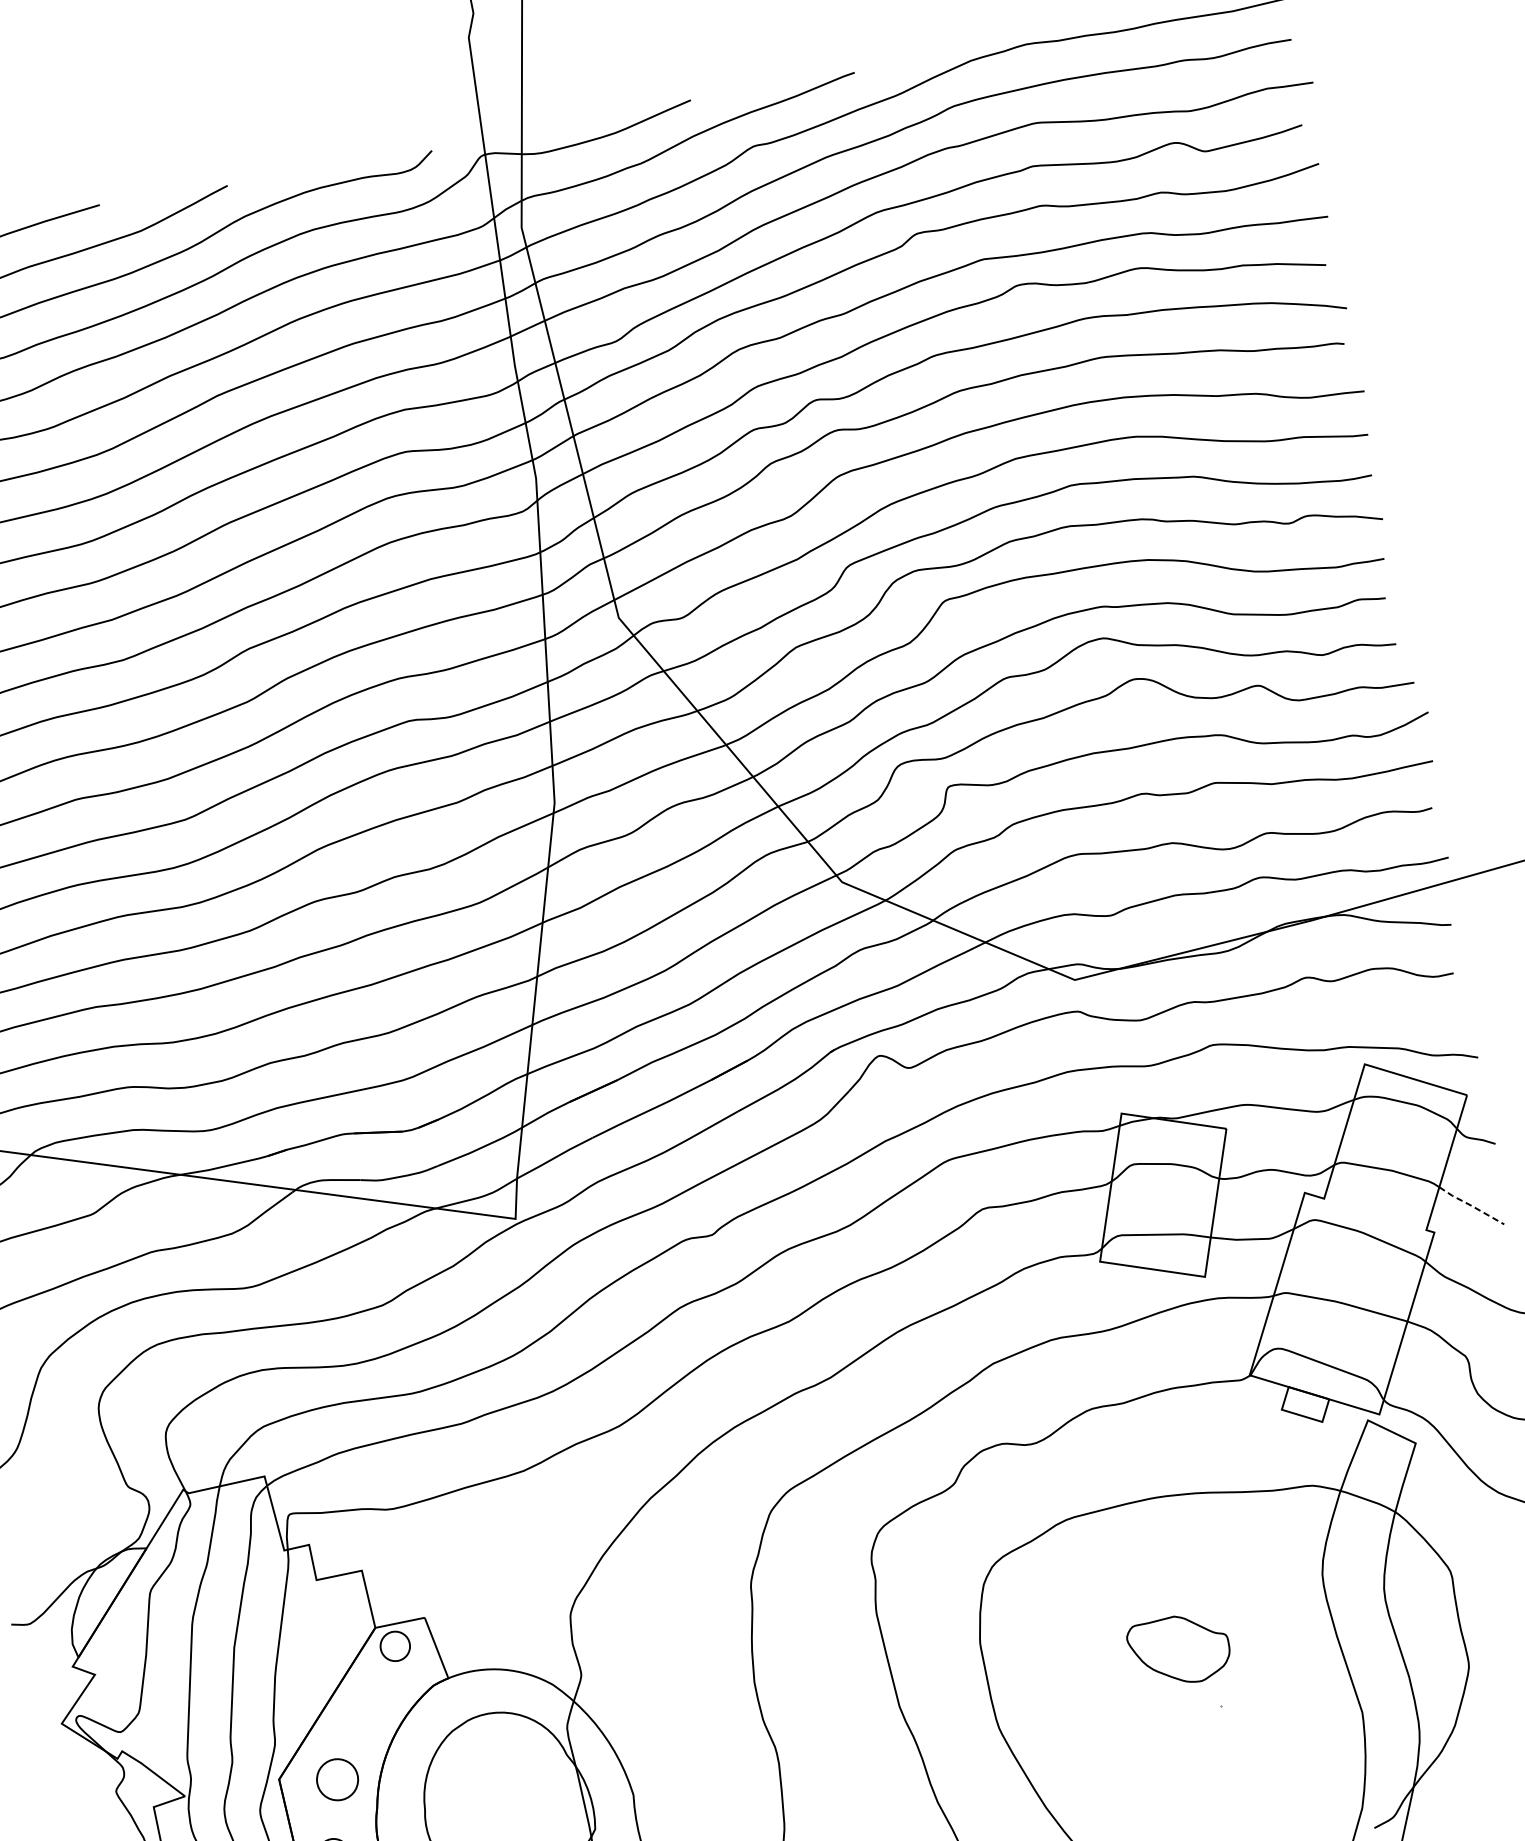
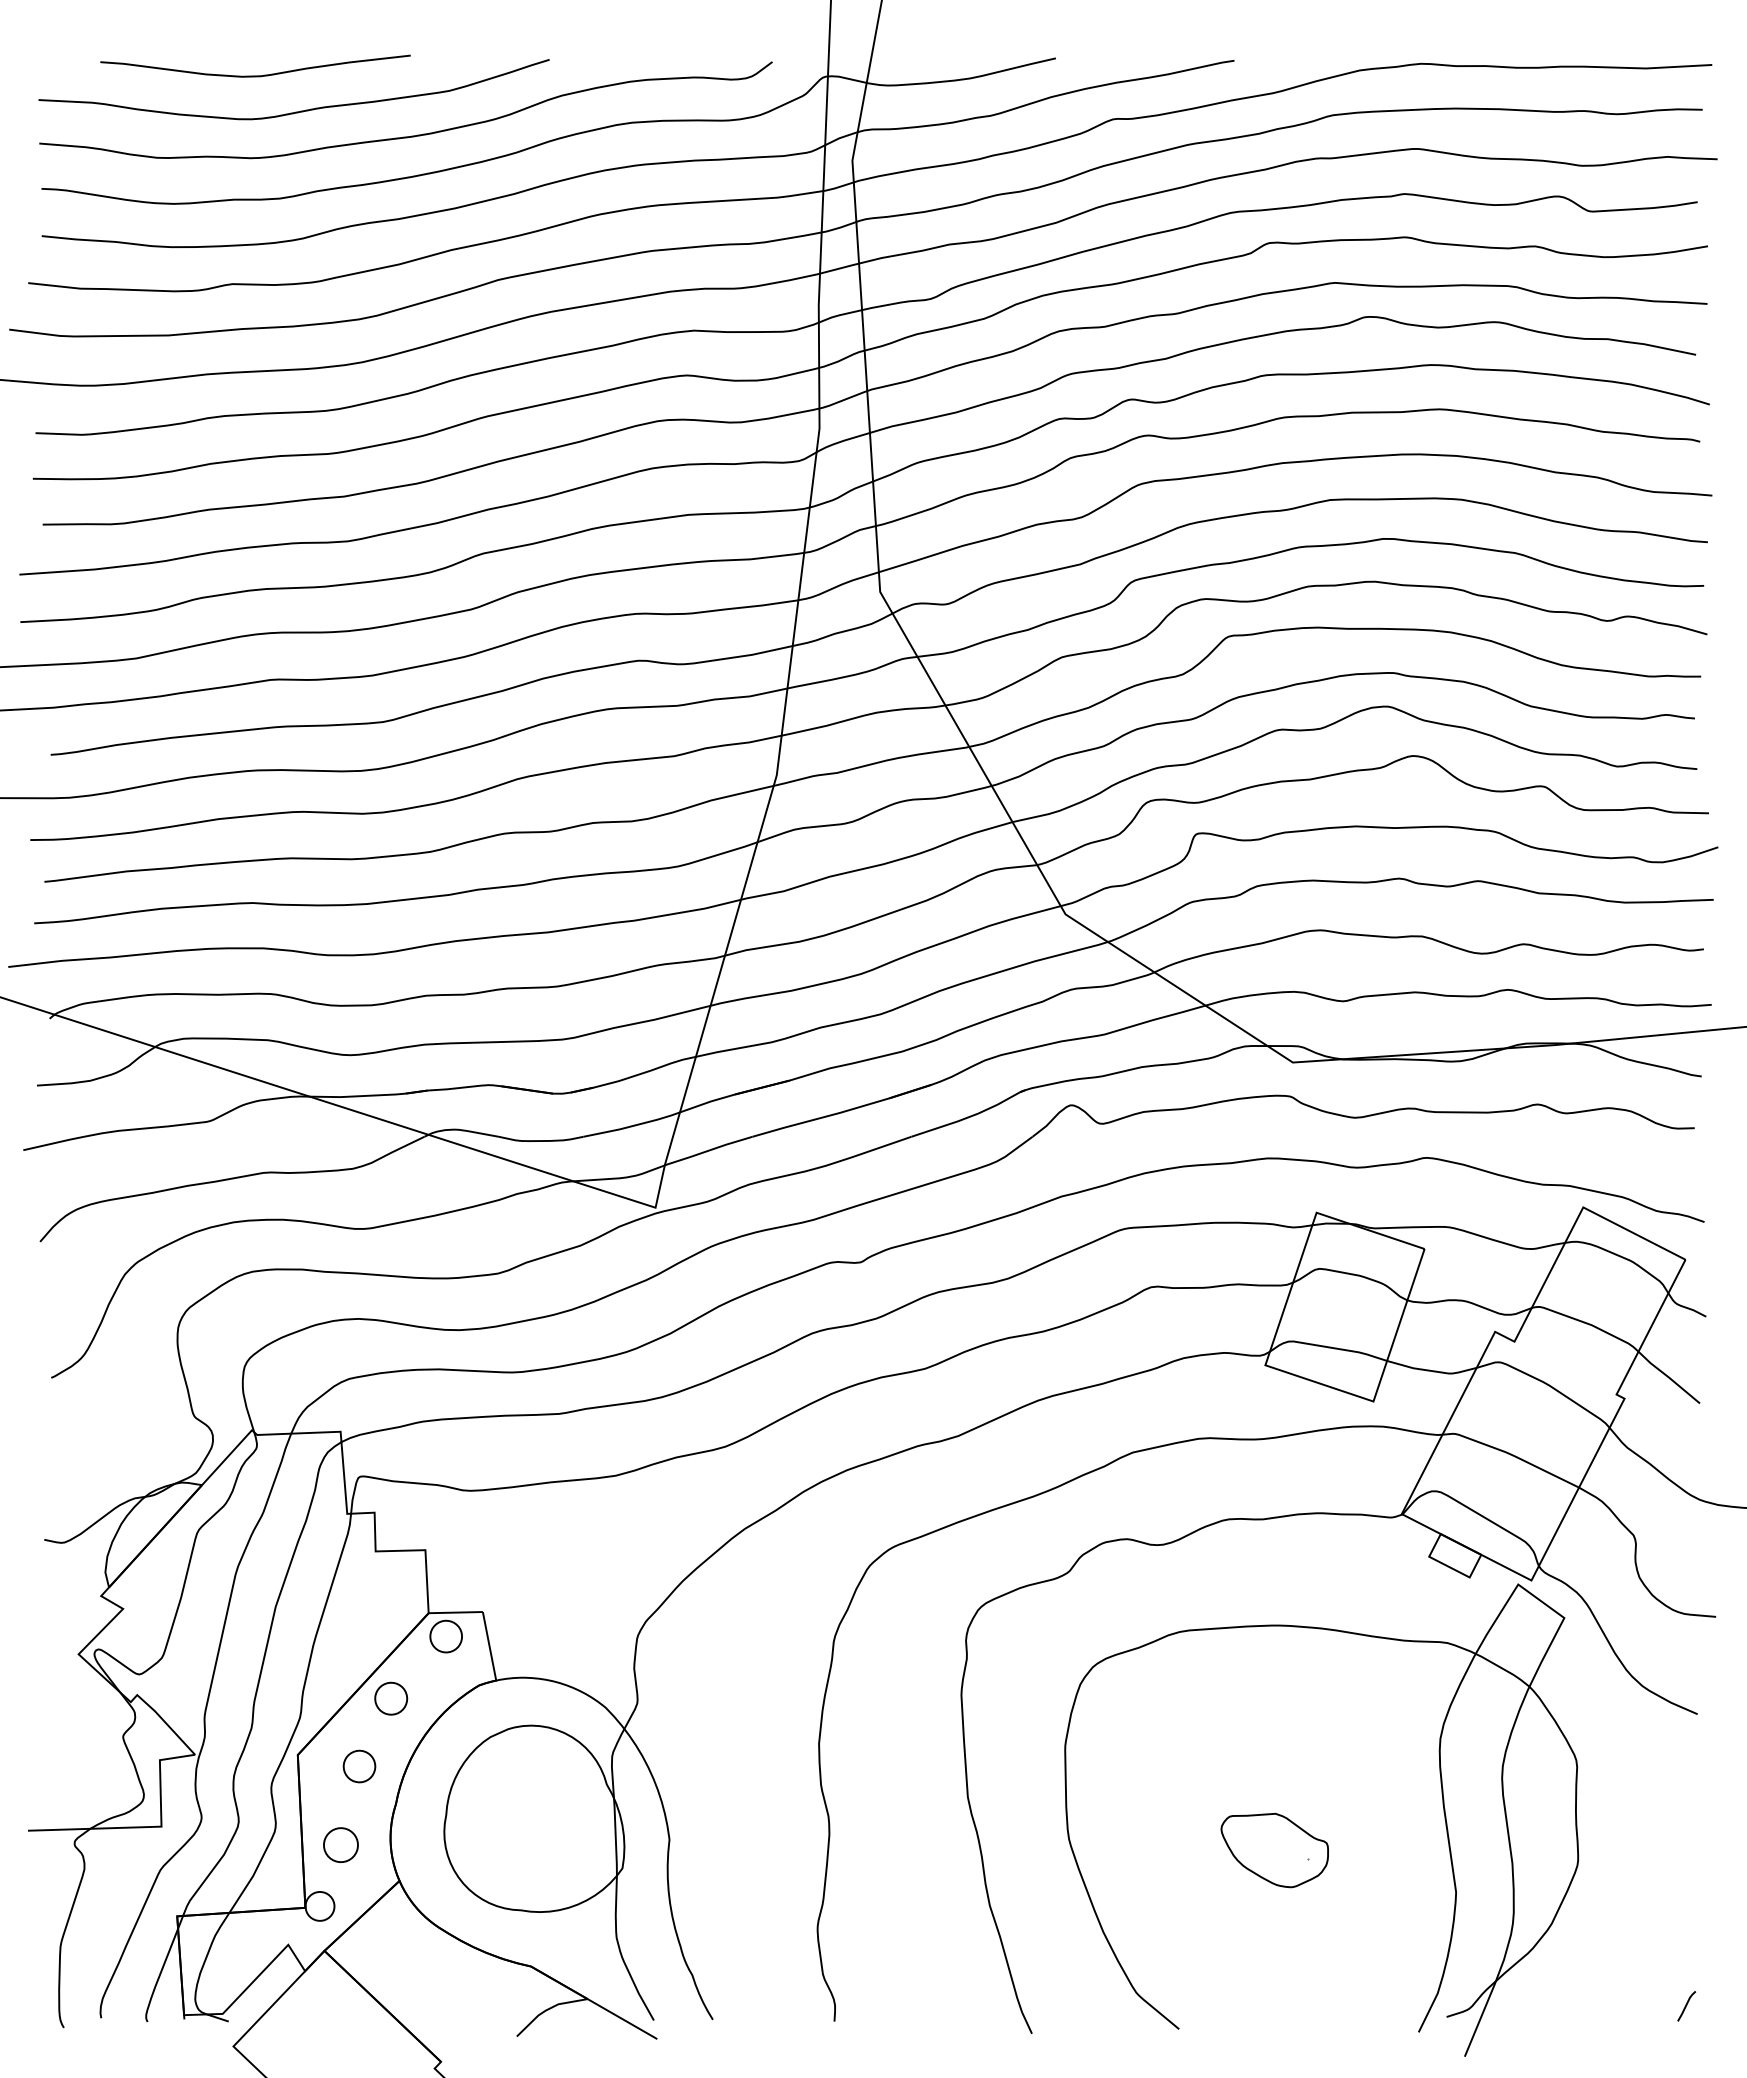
line: (1472, 1205) -> (1669, 1377), dashed -> solid
part: (1179, 1650) -> (1274, 1850), moved
part: (355, 1712) -> (391, 1698), added
part: (337, 1779) -> (359, 1766), size x0.71

